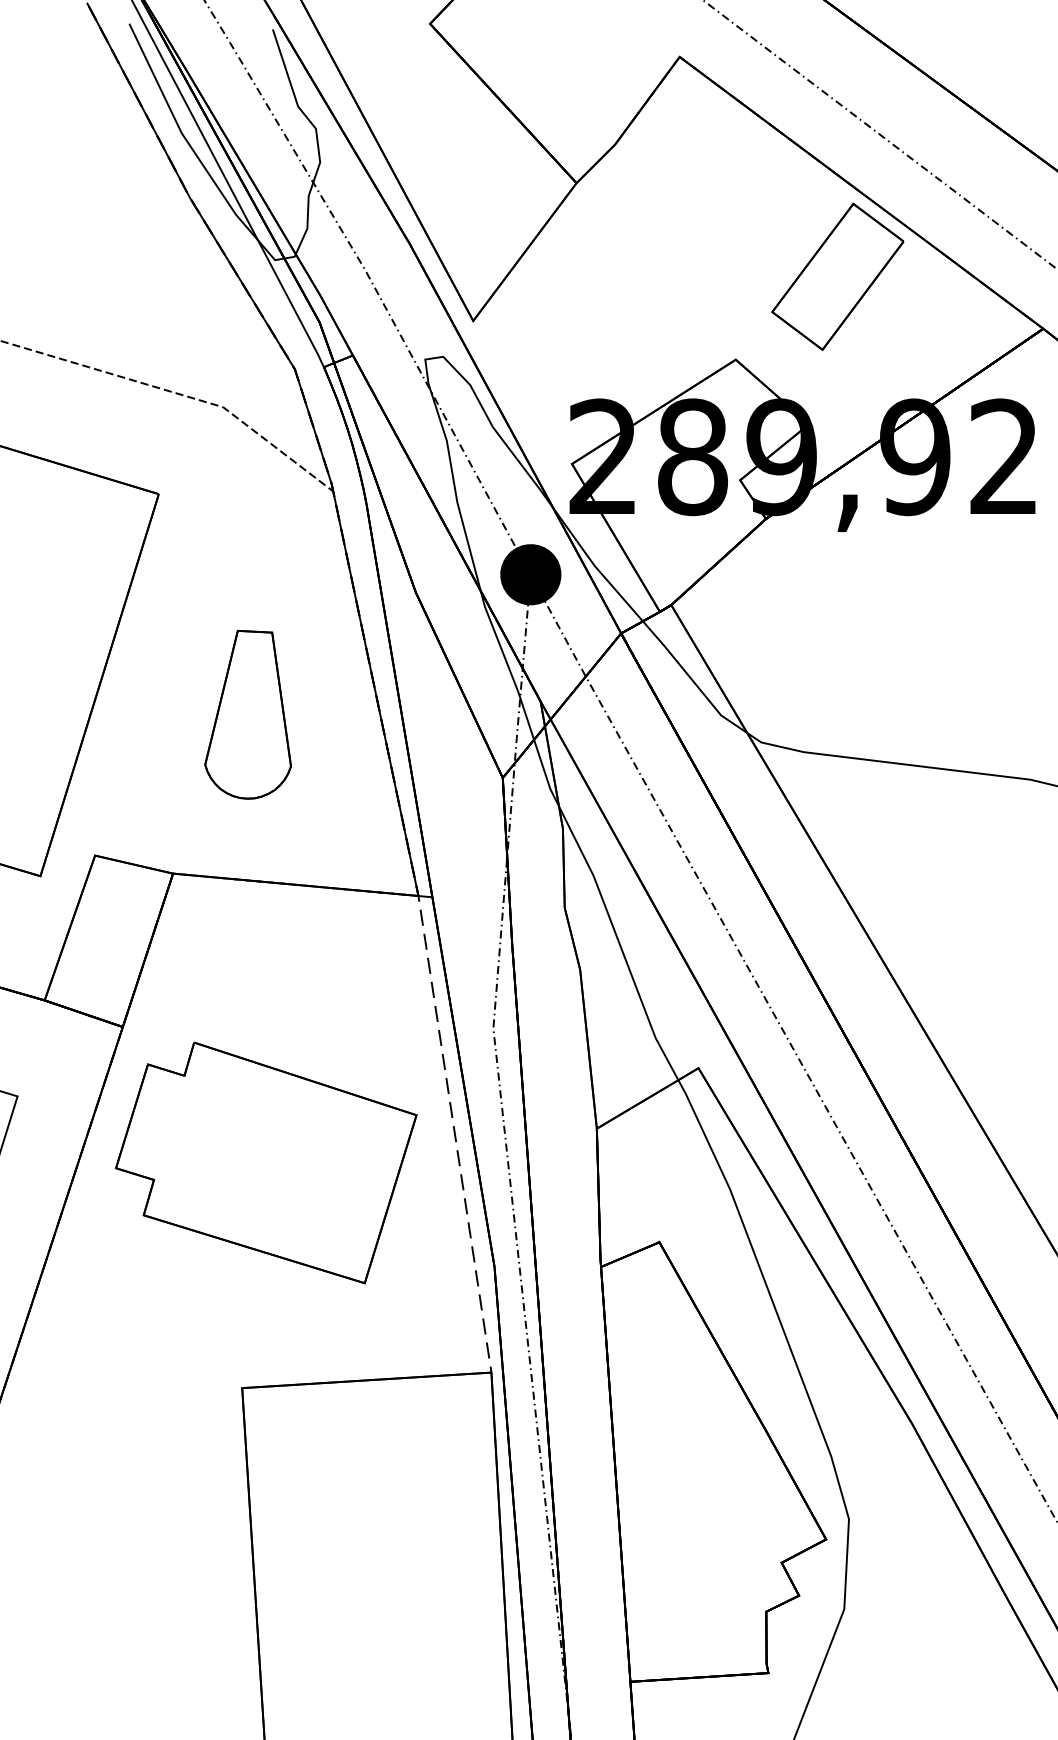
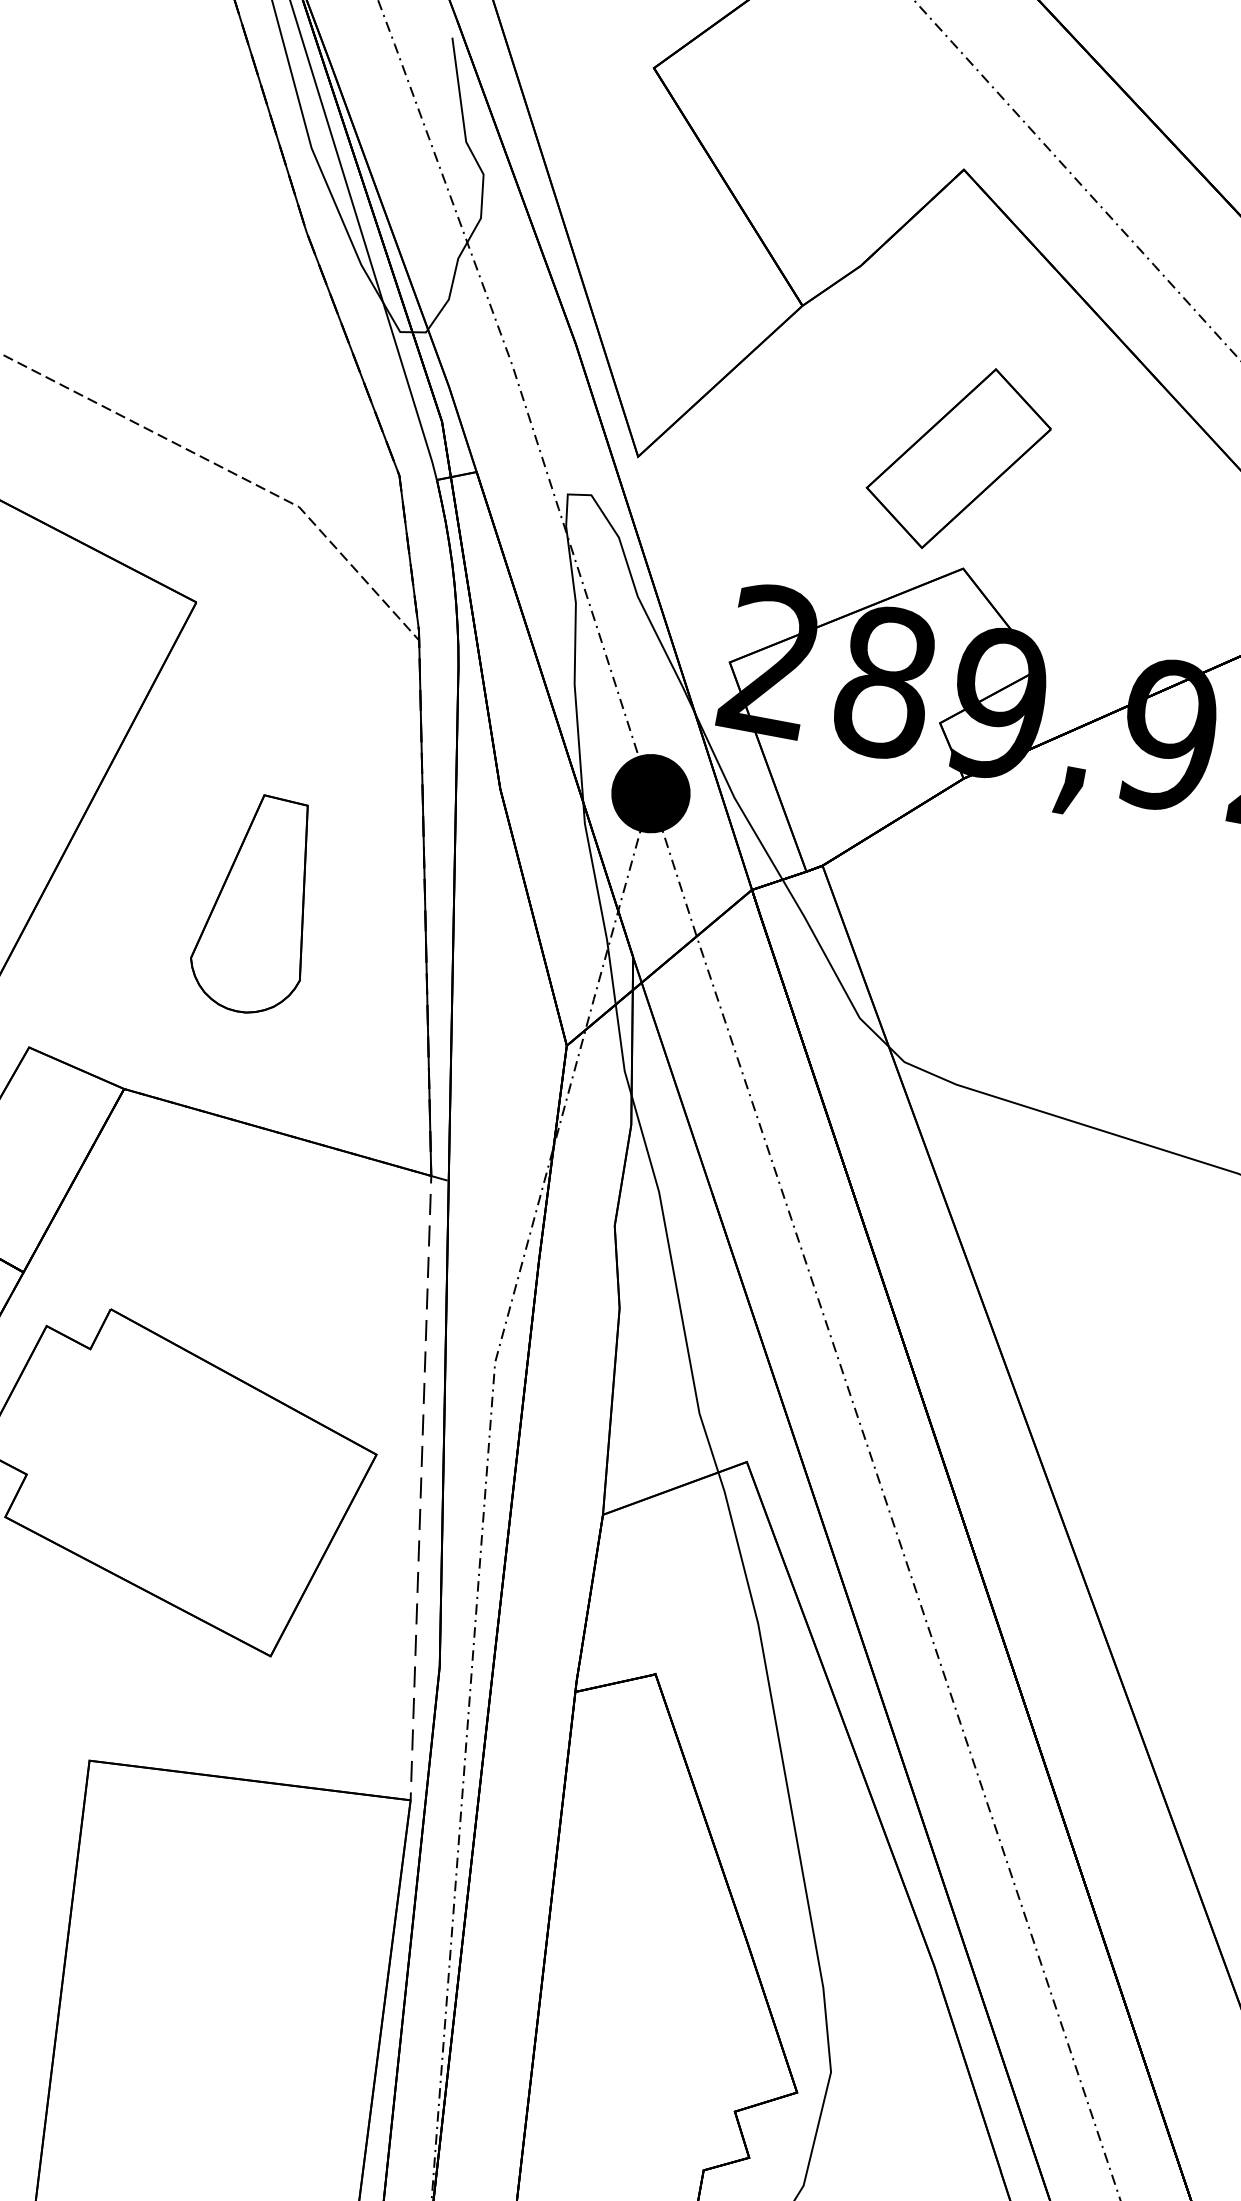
part: (837, 276) -> (958, 458), moved

